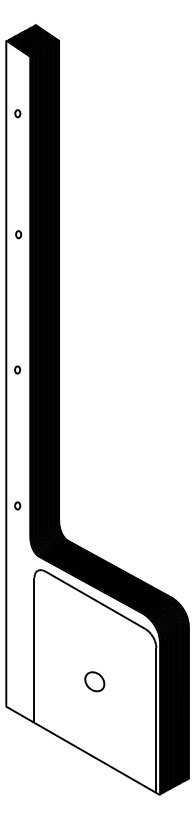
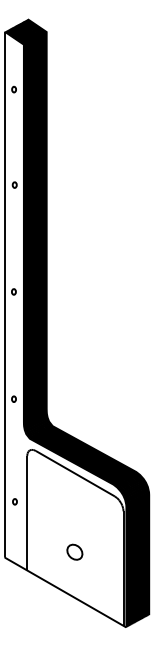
part: (18, 635) -> (14, 501), added
part: (94, 681) -> (74, 552), moved

